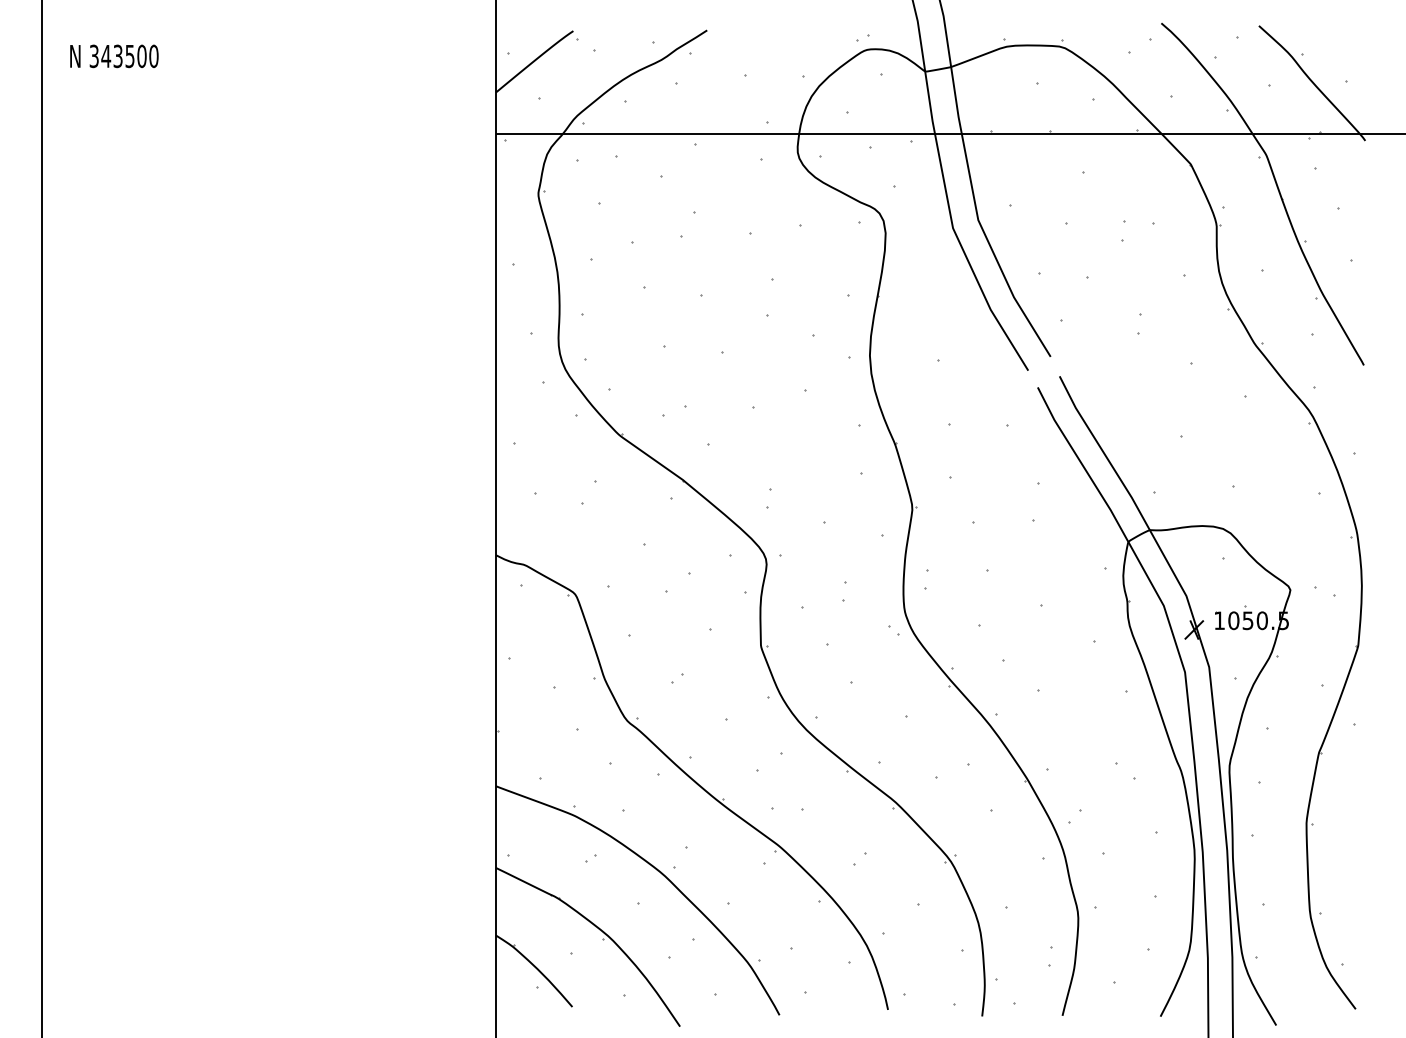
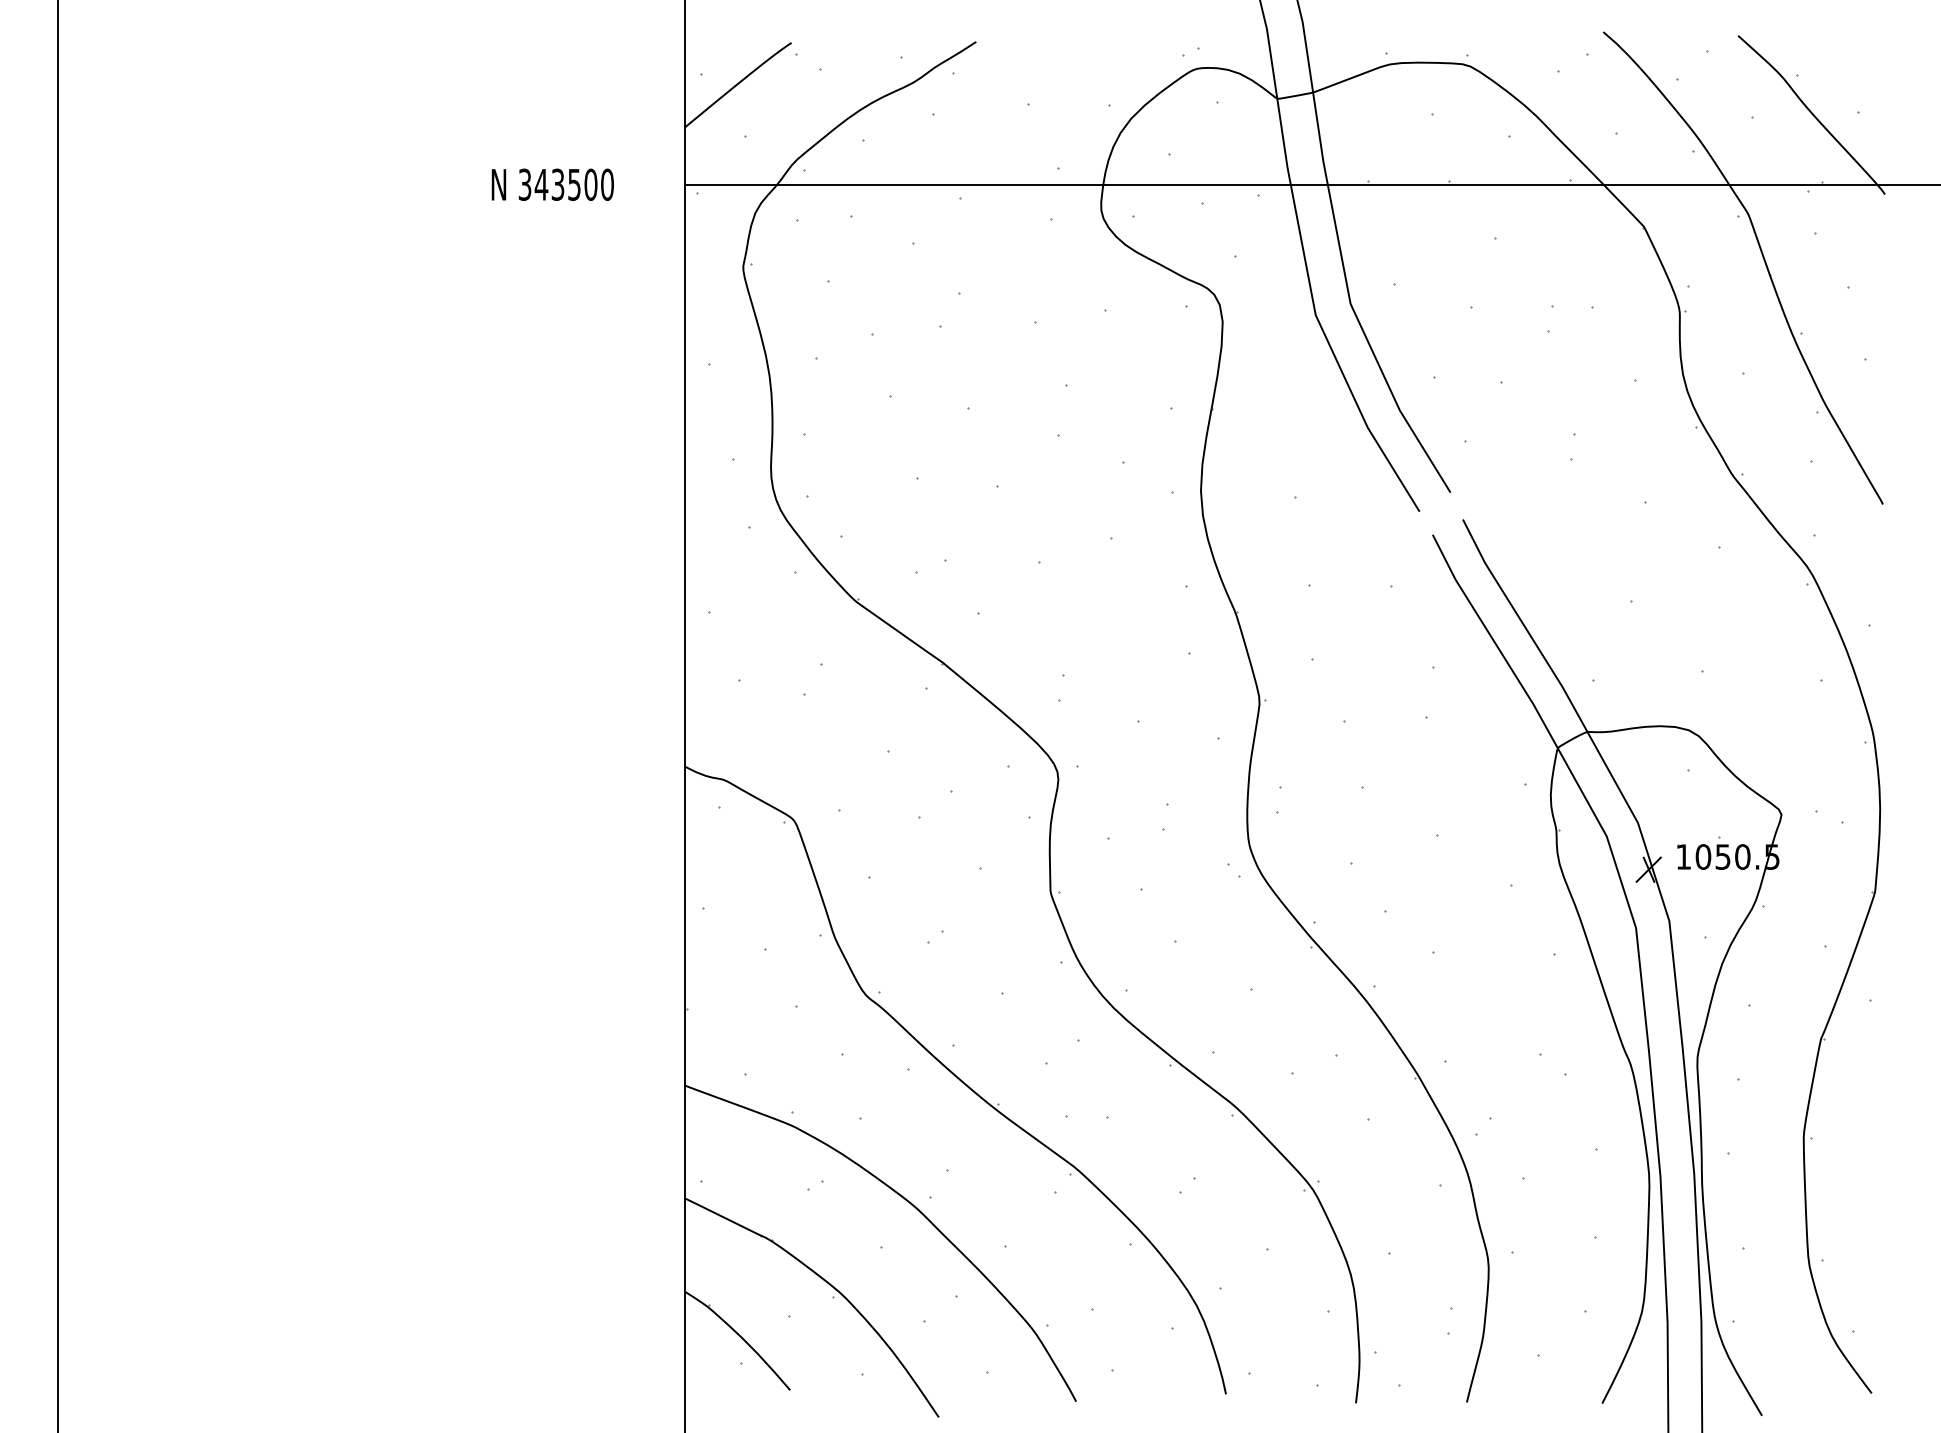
text: (114, 56) -> (552, 184), moved

